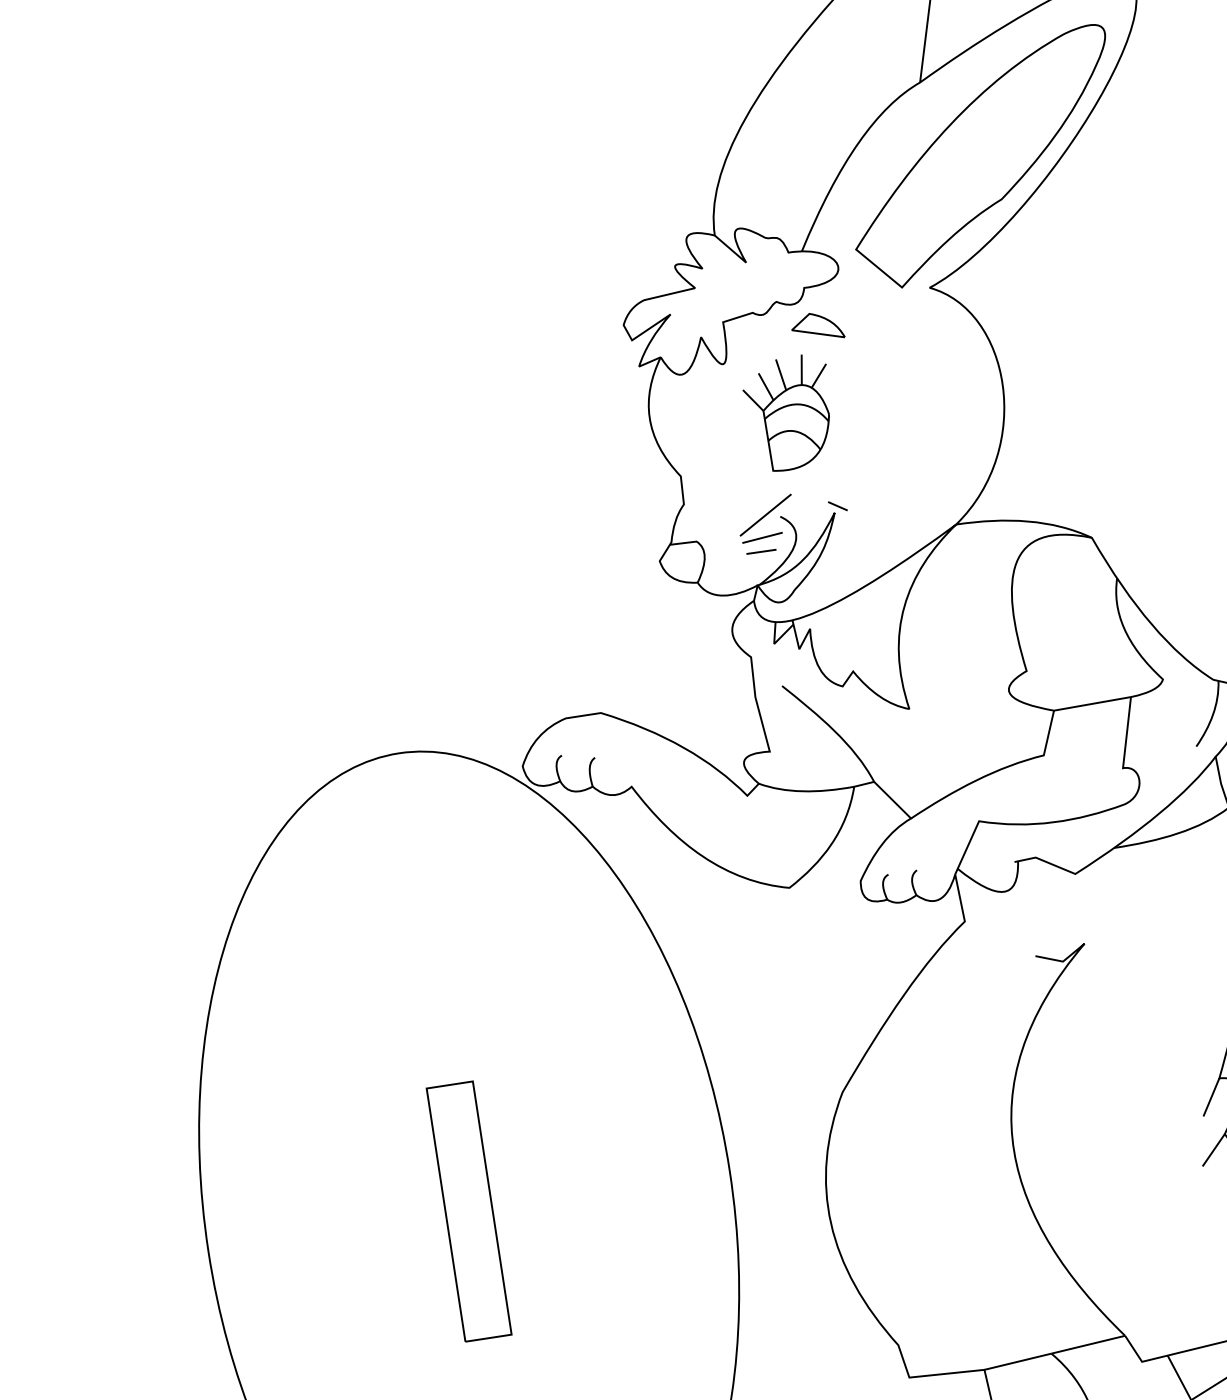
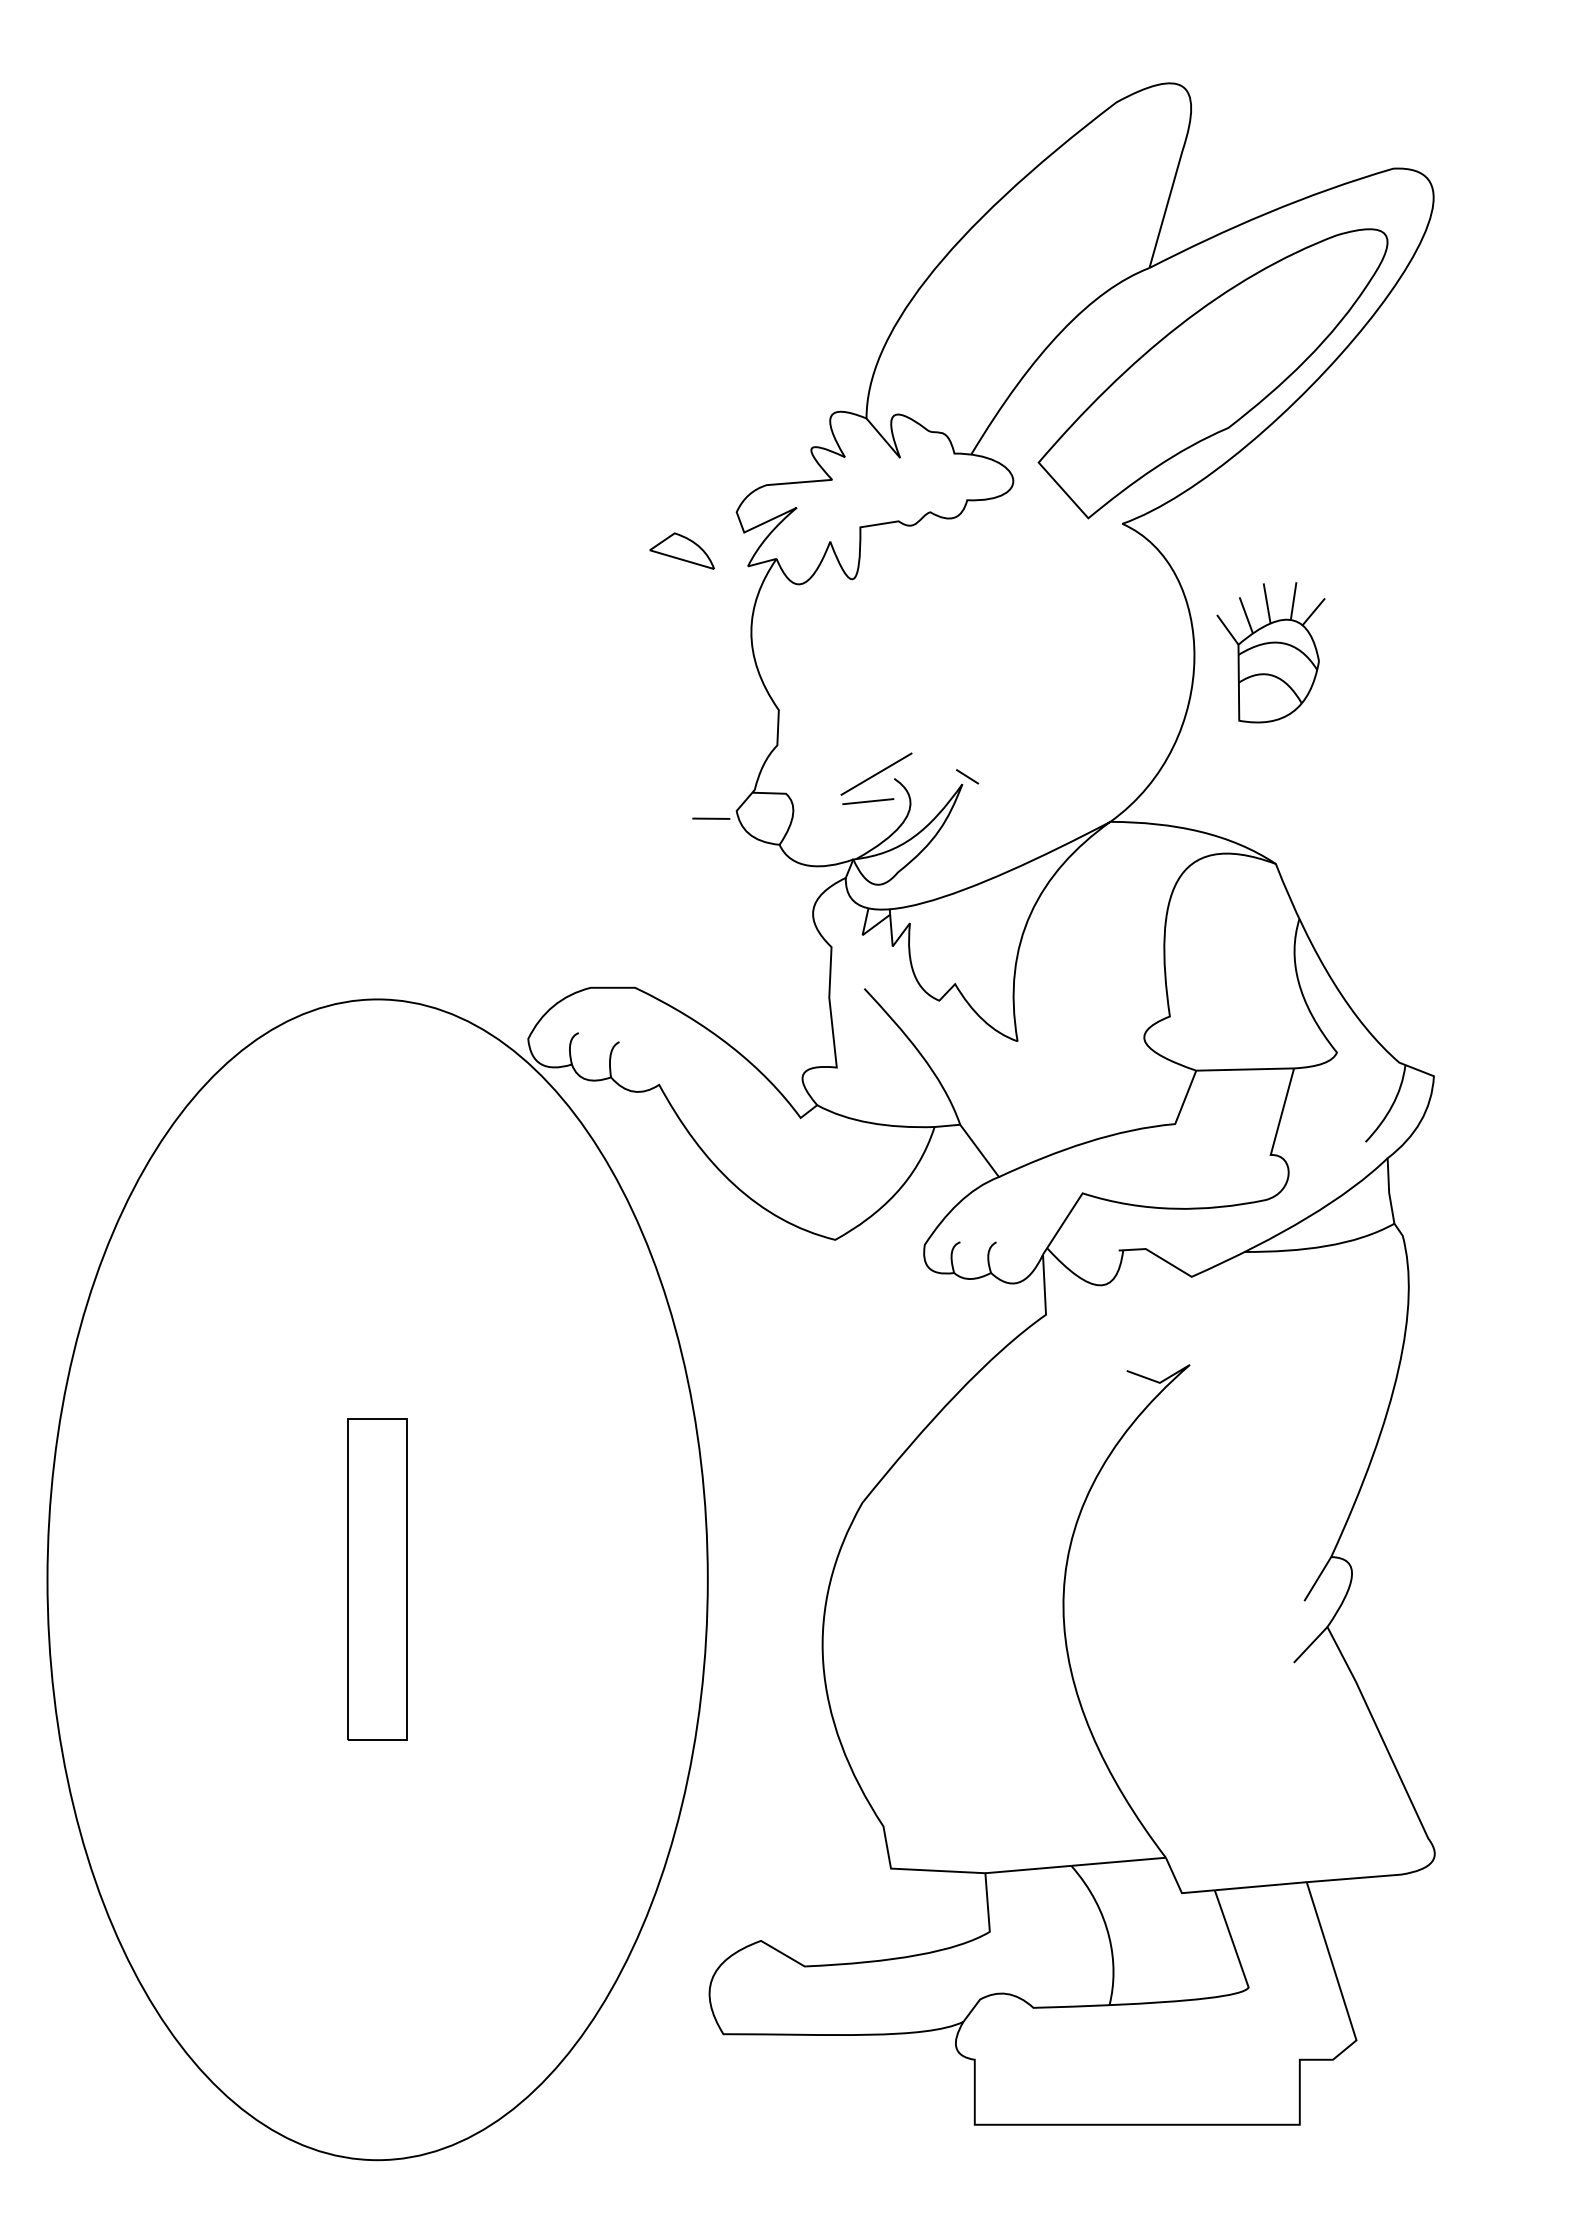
part: (816, 326) -> (681, 550), moved
part: (789, 413) -> (1270, 652), moved
line: (761, 551) -> (711, 818), moved

